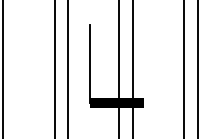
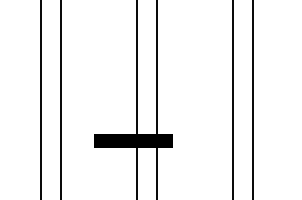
line: (90, 63) -> (94, 82), removed

